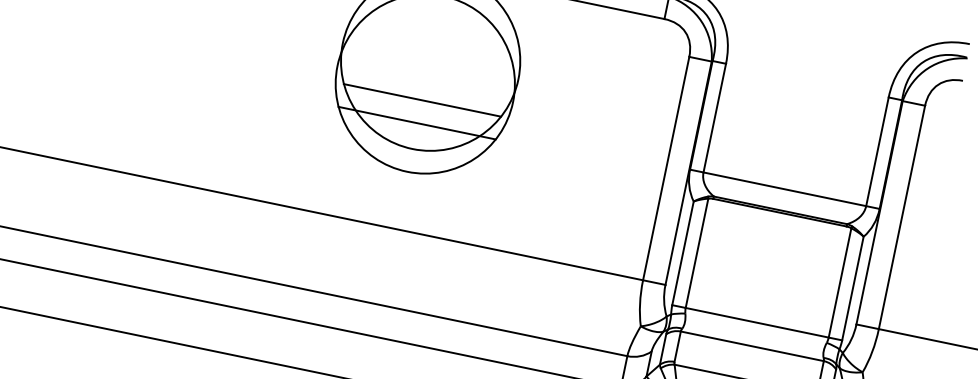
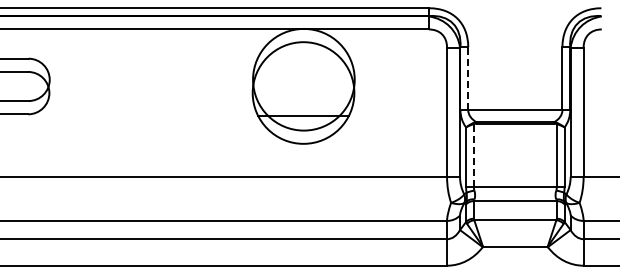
line: (421, 100) -> (303, 102), removed
line: (715, 117) -> (468, 78), solid -> dashed
line: (696, 252) -> (473, 155), solid -> dashed

